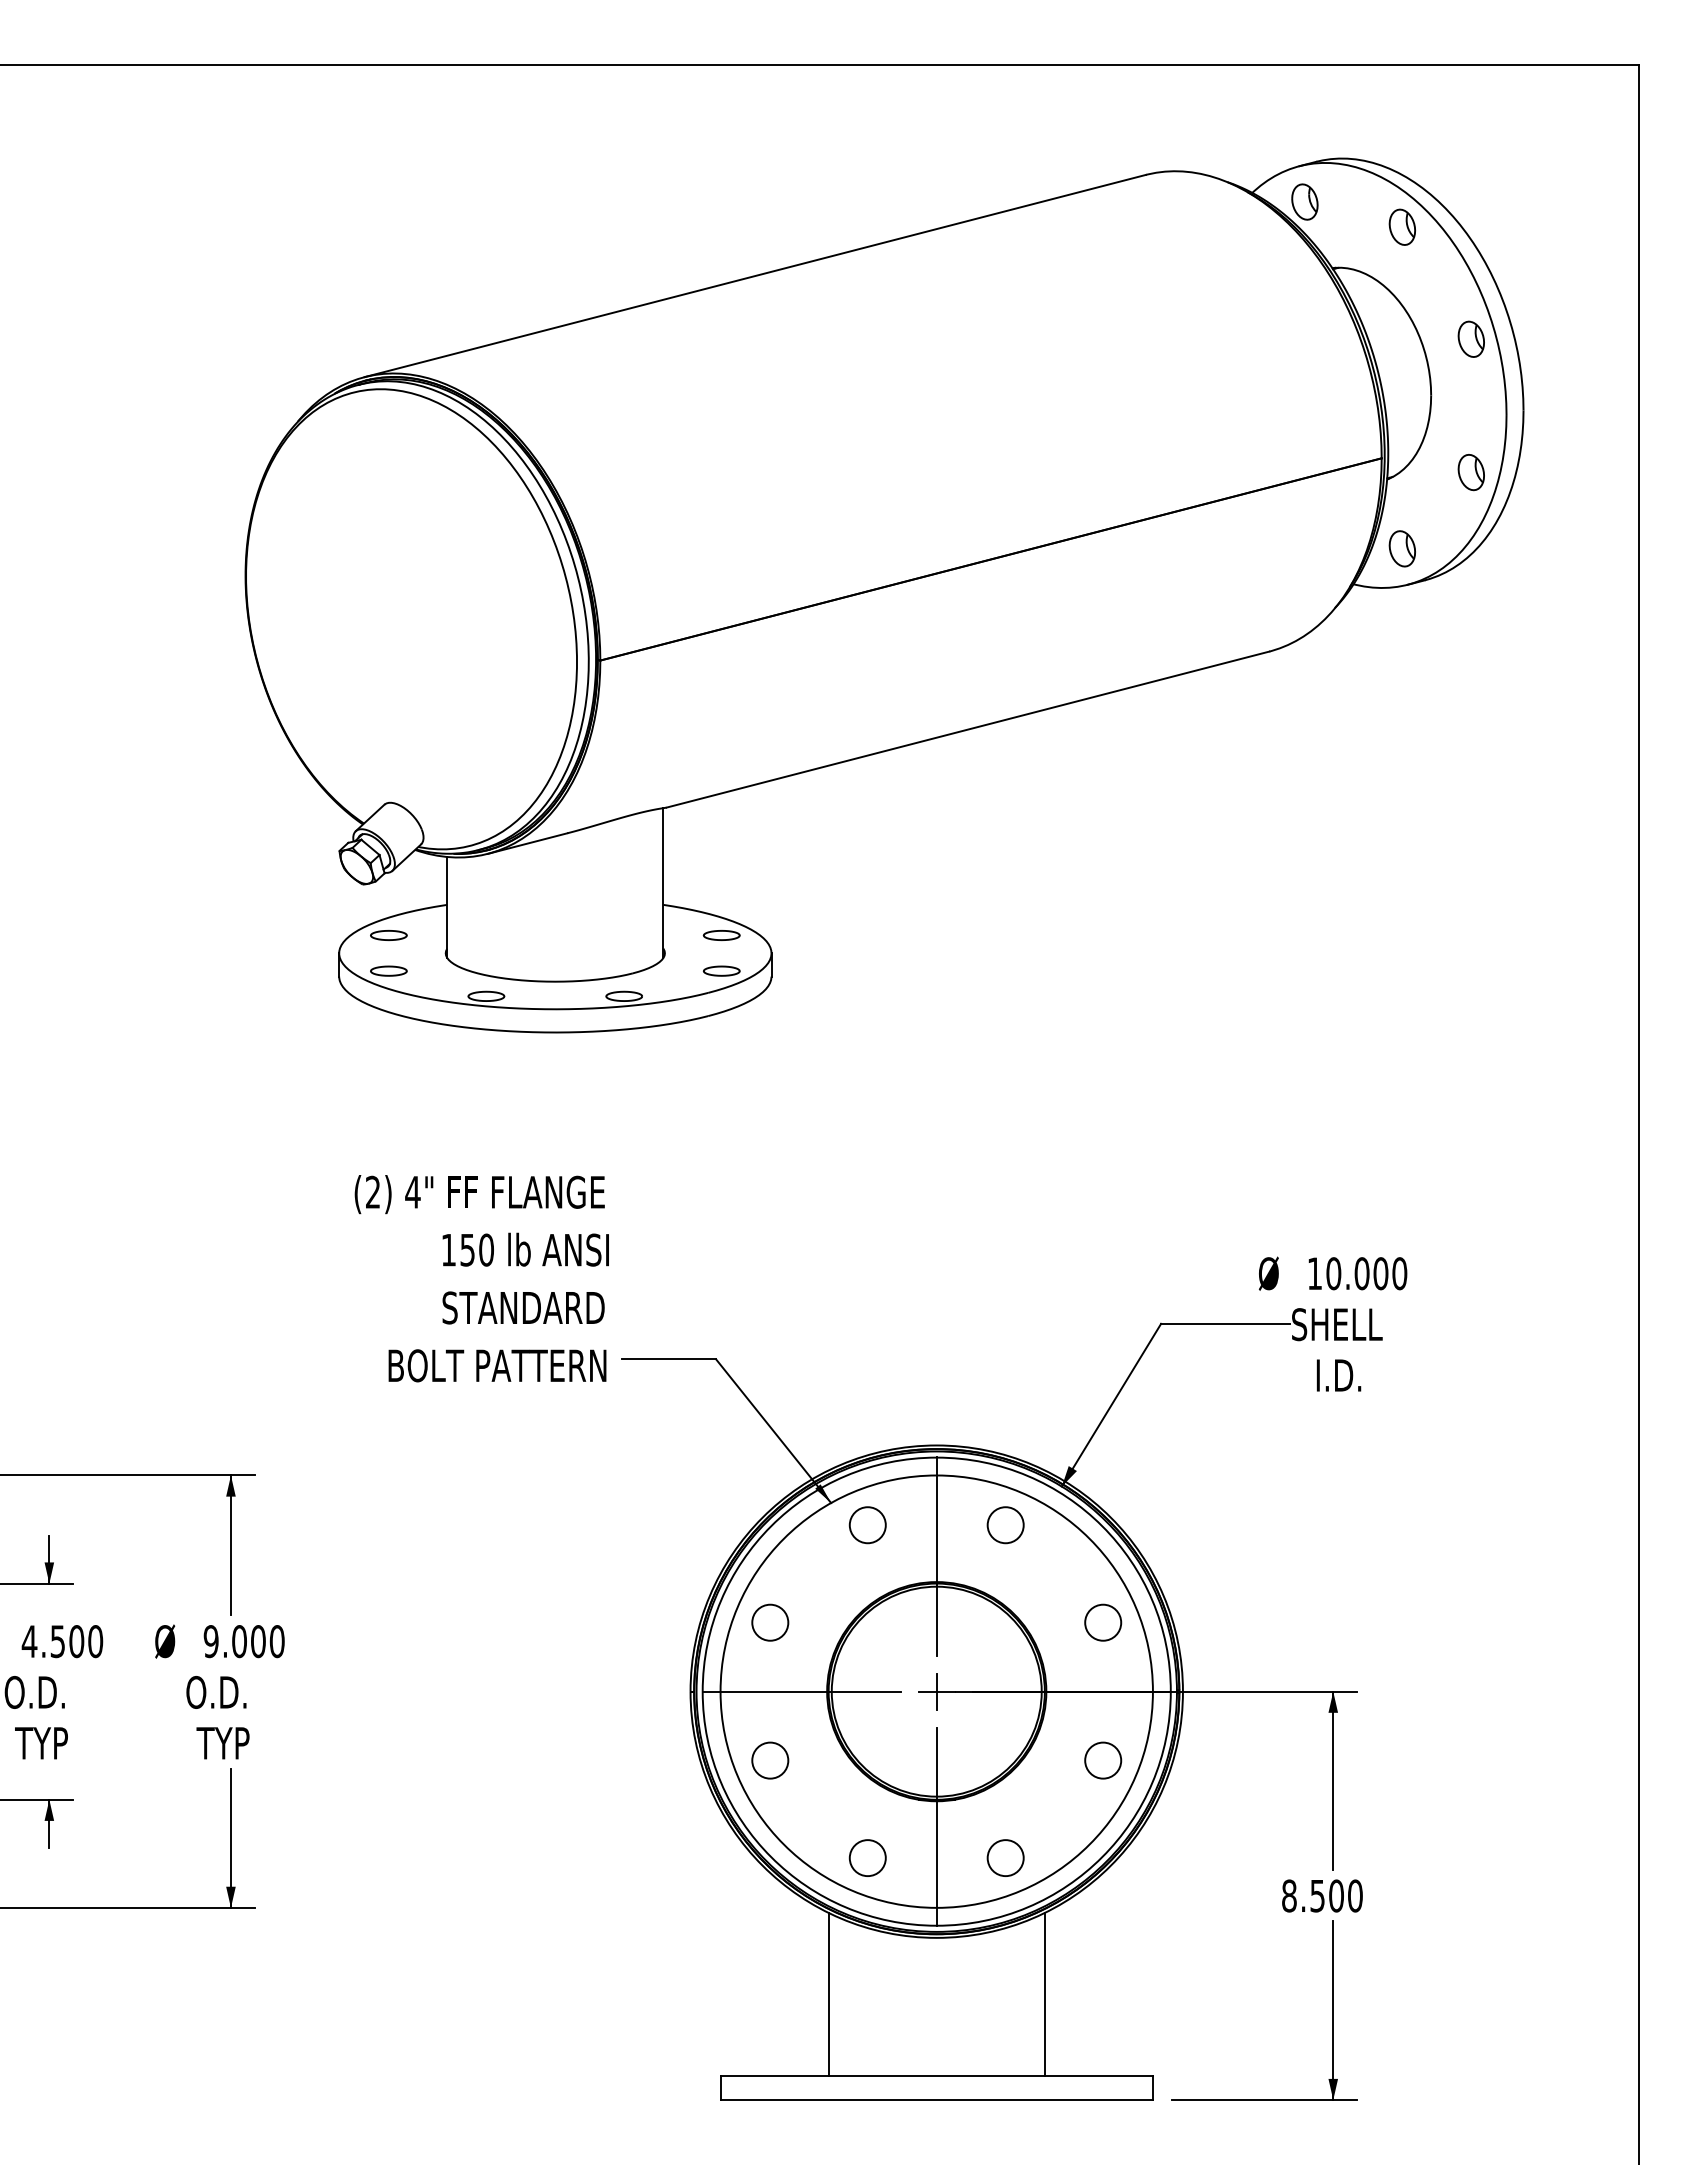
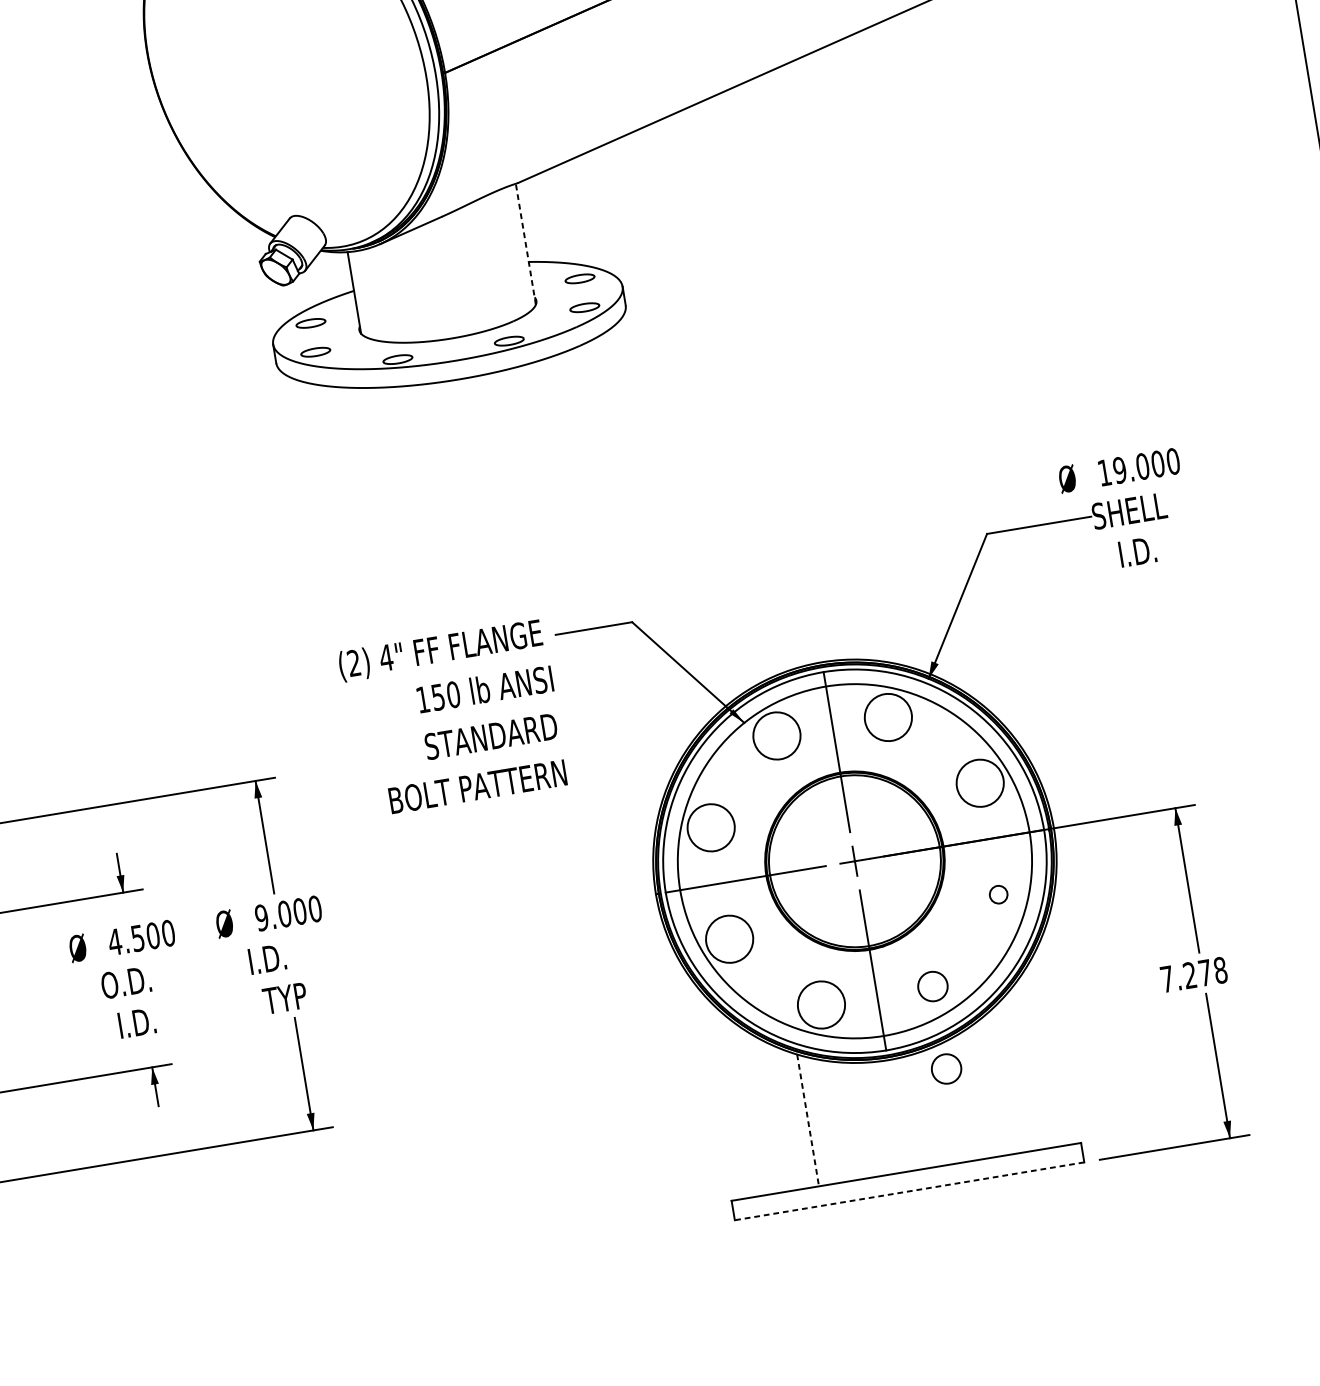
line: (663, 883) -> (525, 244), solid -> dashed
text: (1333, 1273) -> (1119, 470), 10.000 -> 19.000
text: (481, 1278) -> (453, 718), moved
circle: (867, 1525) -> (776, 736), size x1.6
circle: (1005, 1525) -> (888, 717), size x1.6
circle: (770, 1622) -> (711, 827), size x1.6
circle: (1103, 1622) -> (980, 783), size x1.6
text: (216, 1691) -> (272, 957), O.D. -> I.D.
text: (41, 1743) -> (138, 1022), TYP -> I.D.
circle: (770, 1760) -> (729, 939), size x1.6
circle: (1103, 1760) -> (998, 894), size x0.6
circle: (867, 1858) -> (821, 1005), size x1.6
text: (1322, 1895) -> (1193, 974), 8.500 -> 7.278
circle: (1005, 1959) -> (946, 1068), added
line: (828, 1994) -> (807, 1120), solid -> dashed
line: (1044, 1994) -> (982, 1091), removed
line: (936, 2100) -> (909, 1191), solid -> dashed

